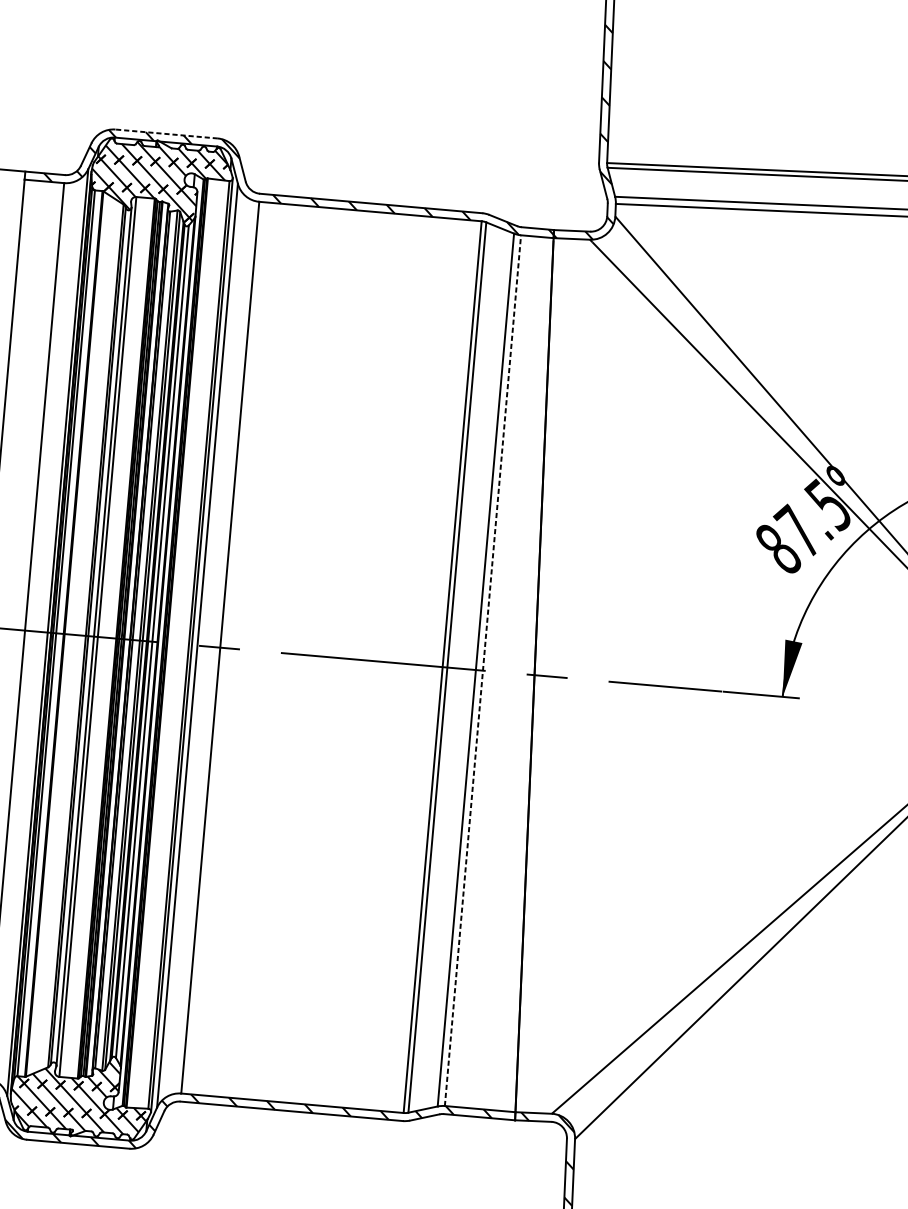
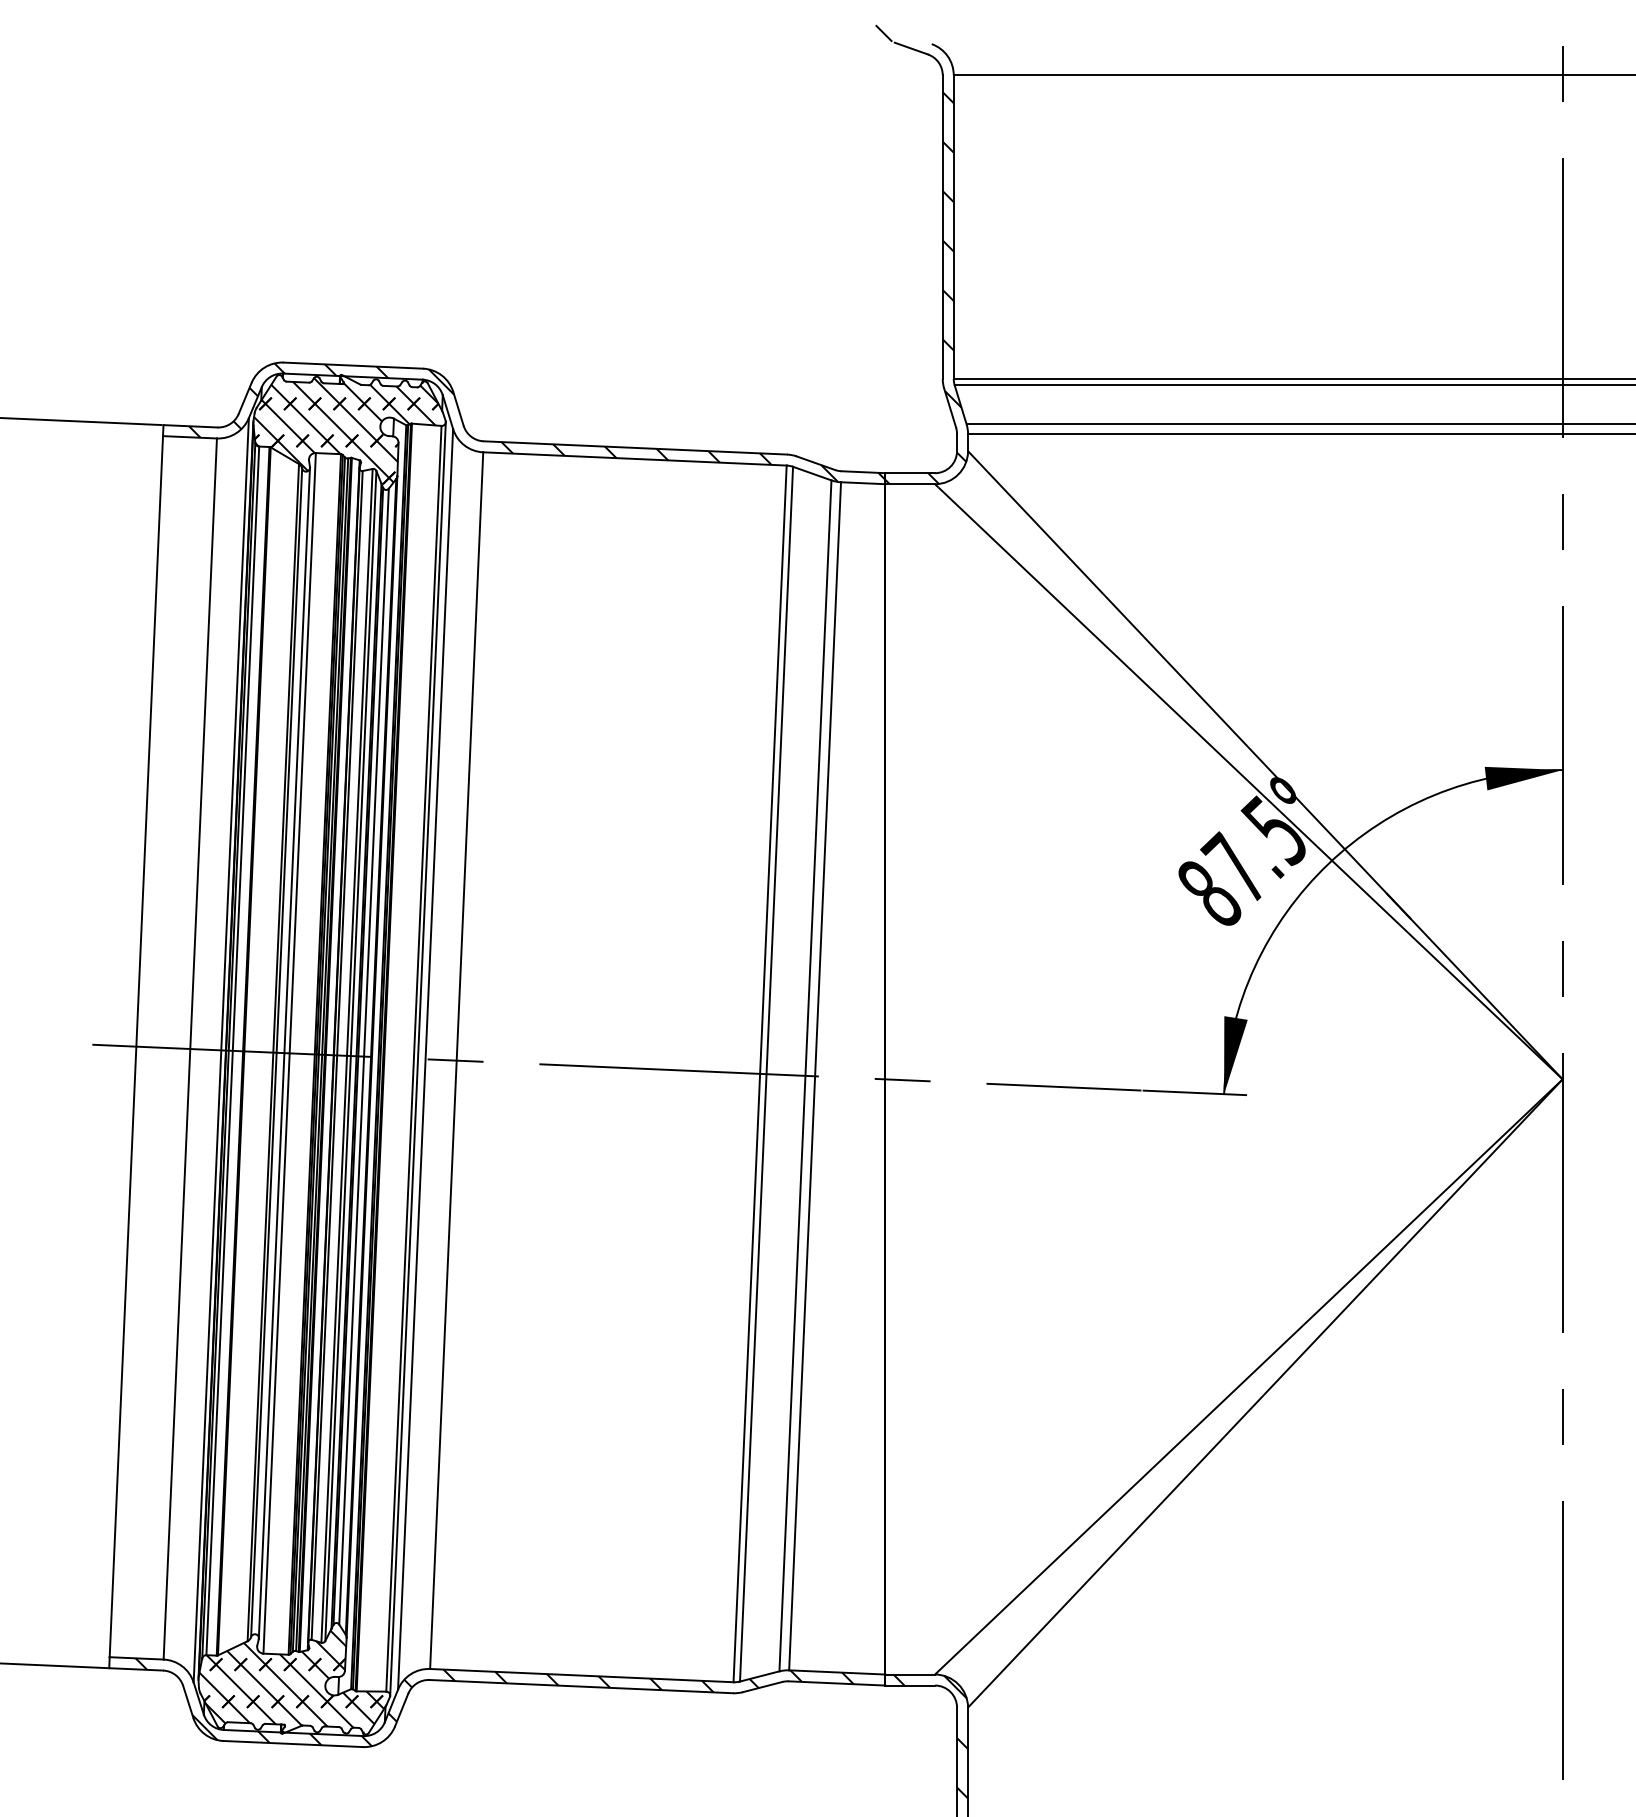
line: (166, 133) -> (353, 365), dashed -> solid
line: (483, 670) -> (815, 1076), dashed -> solid

